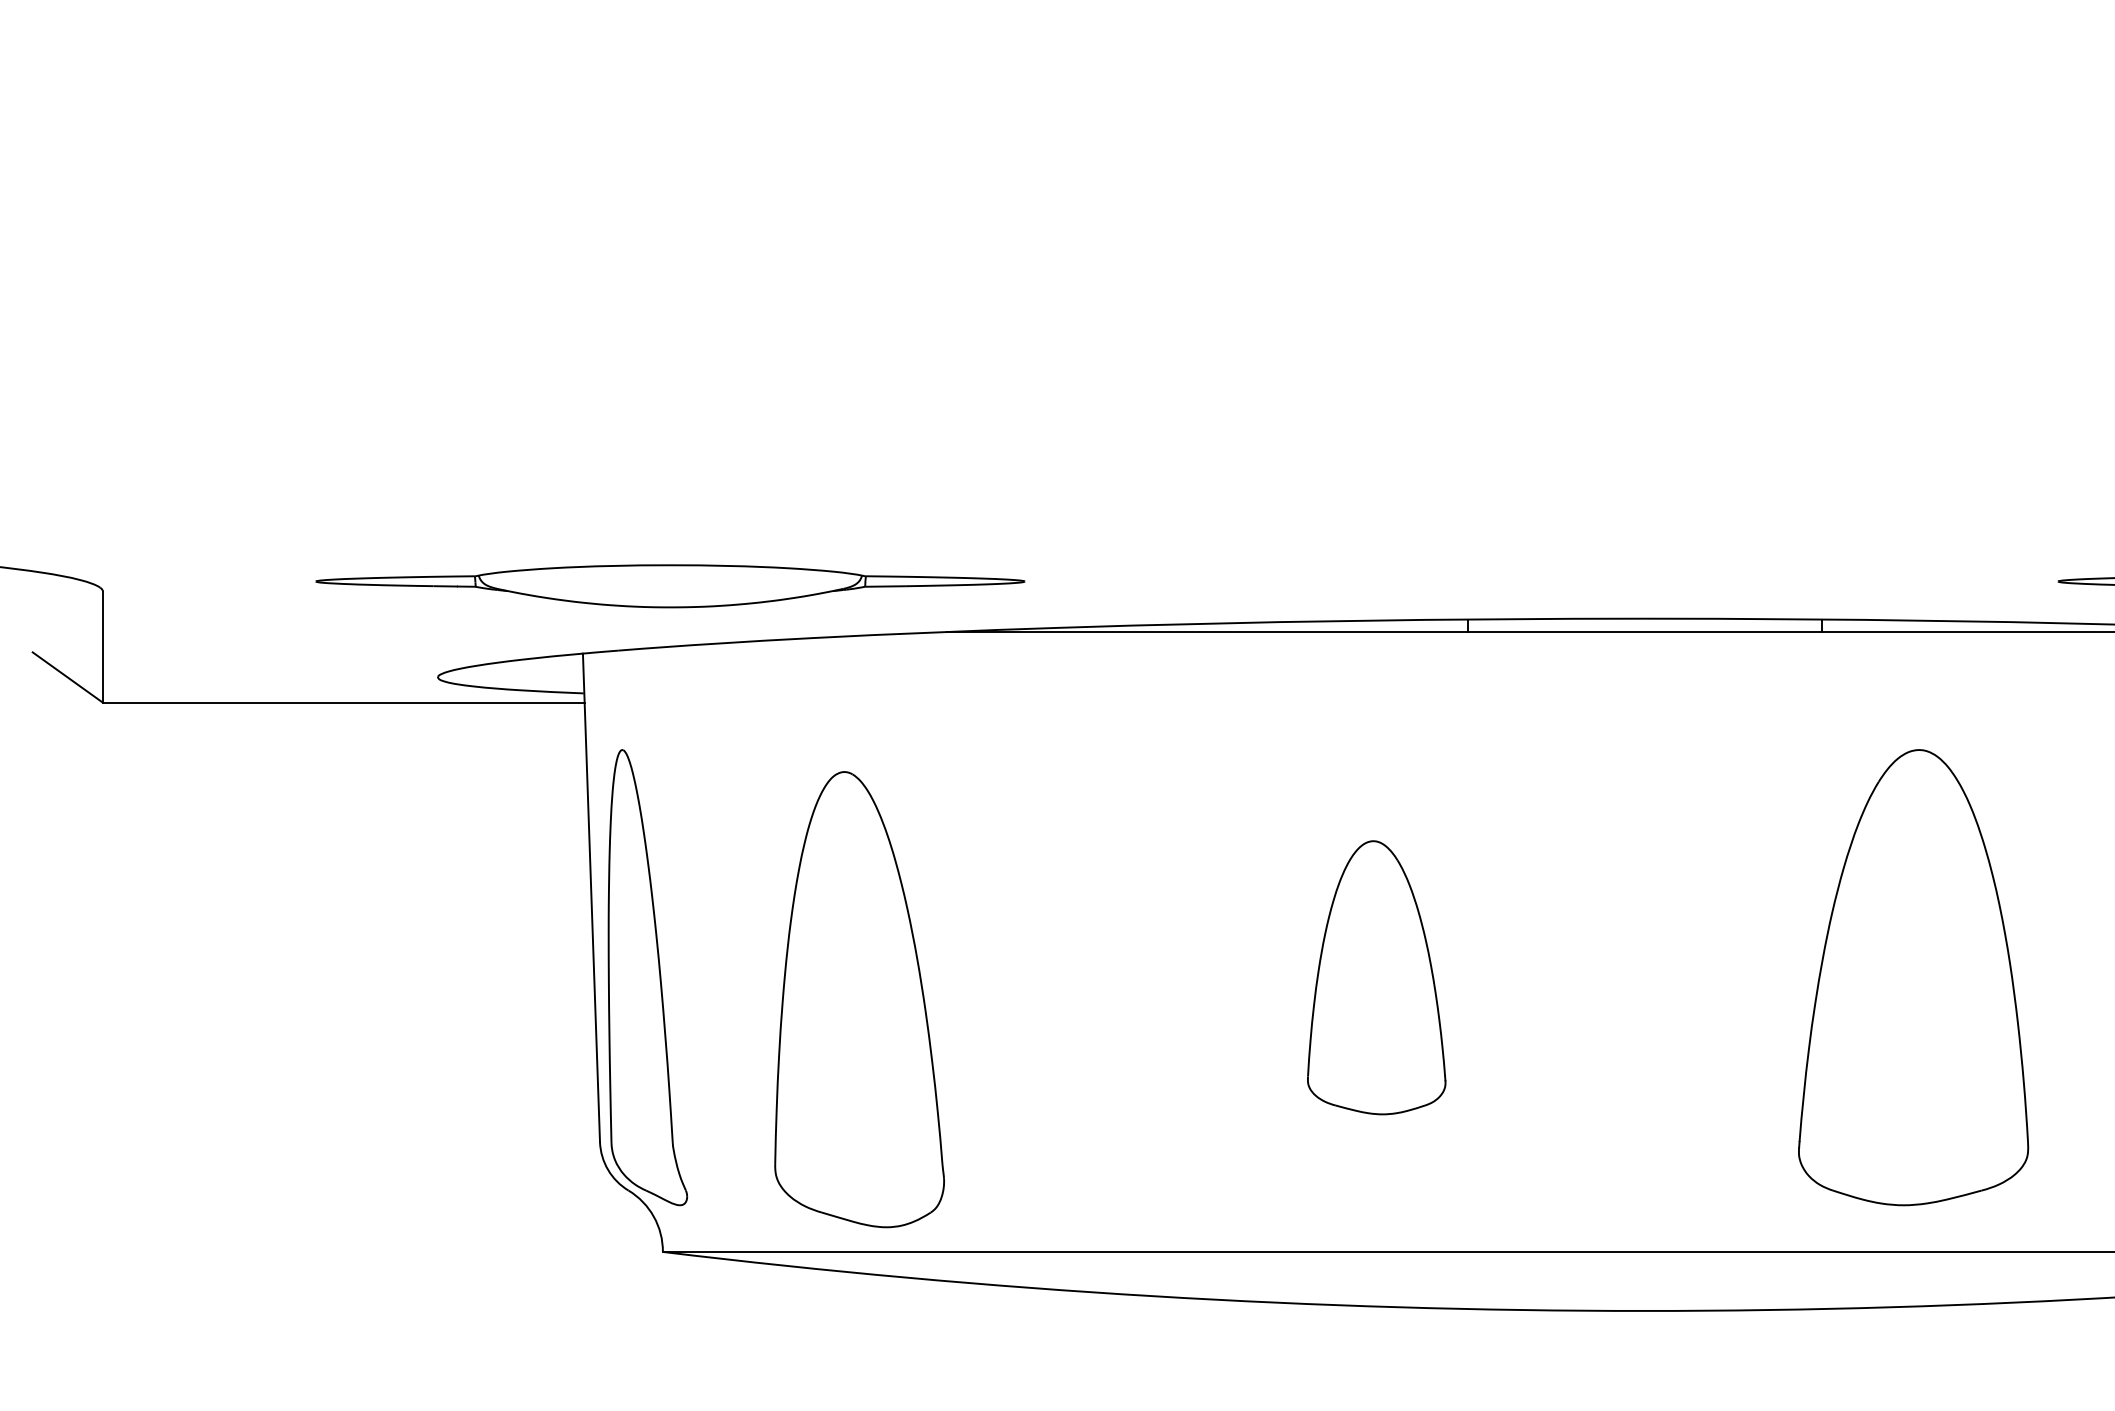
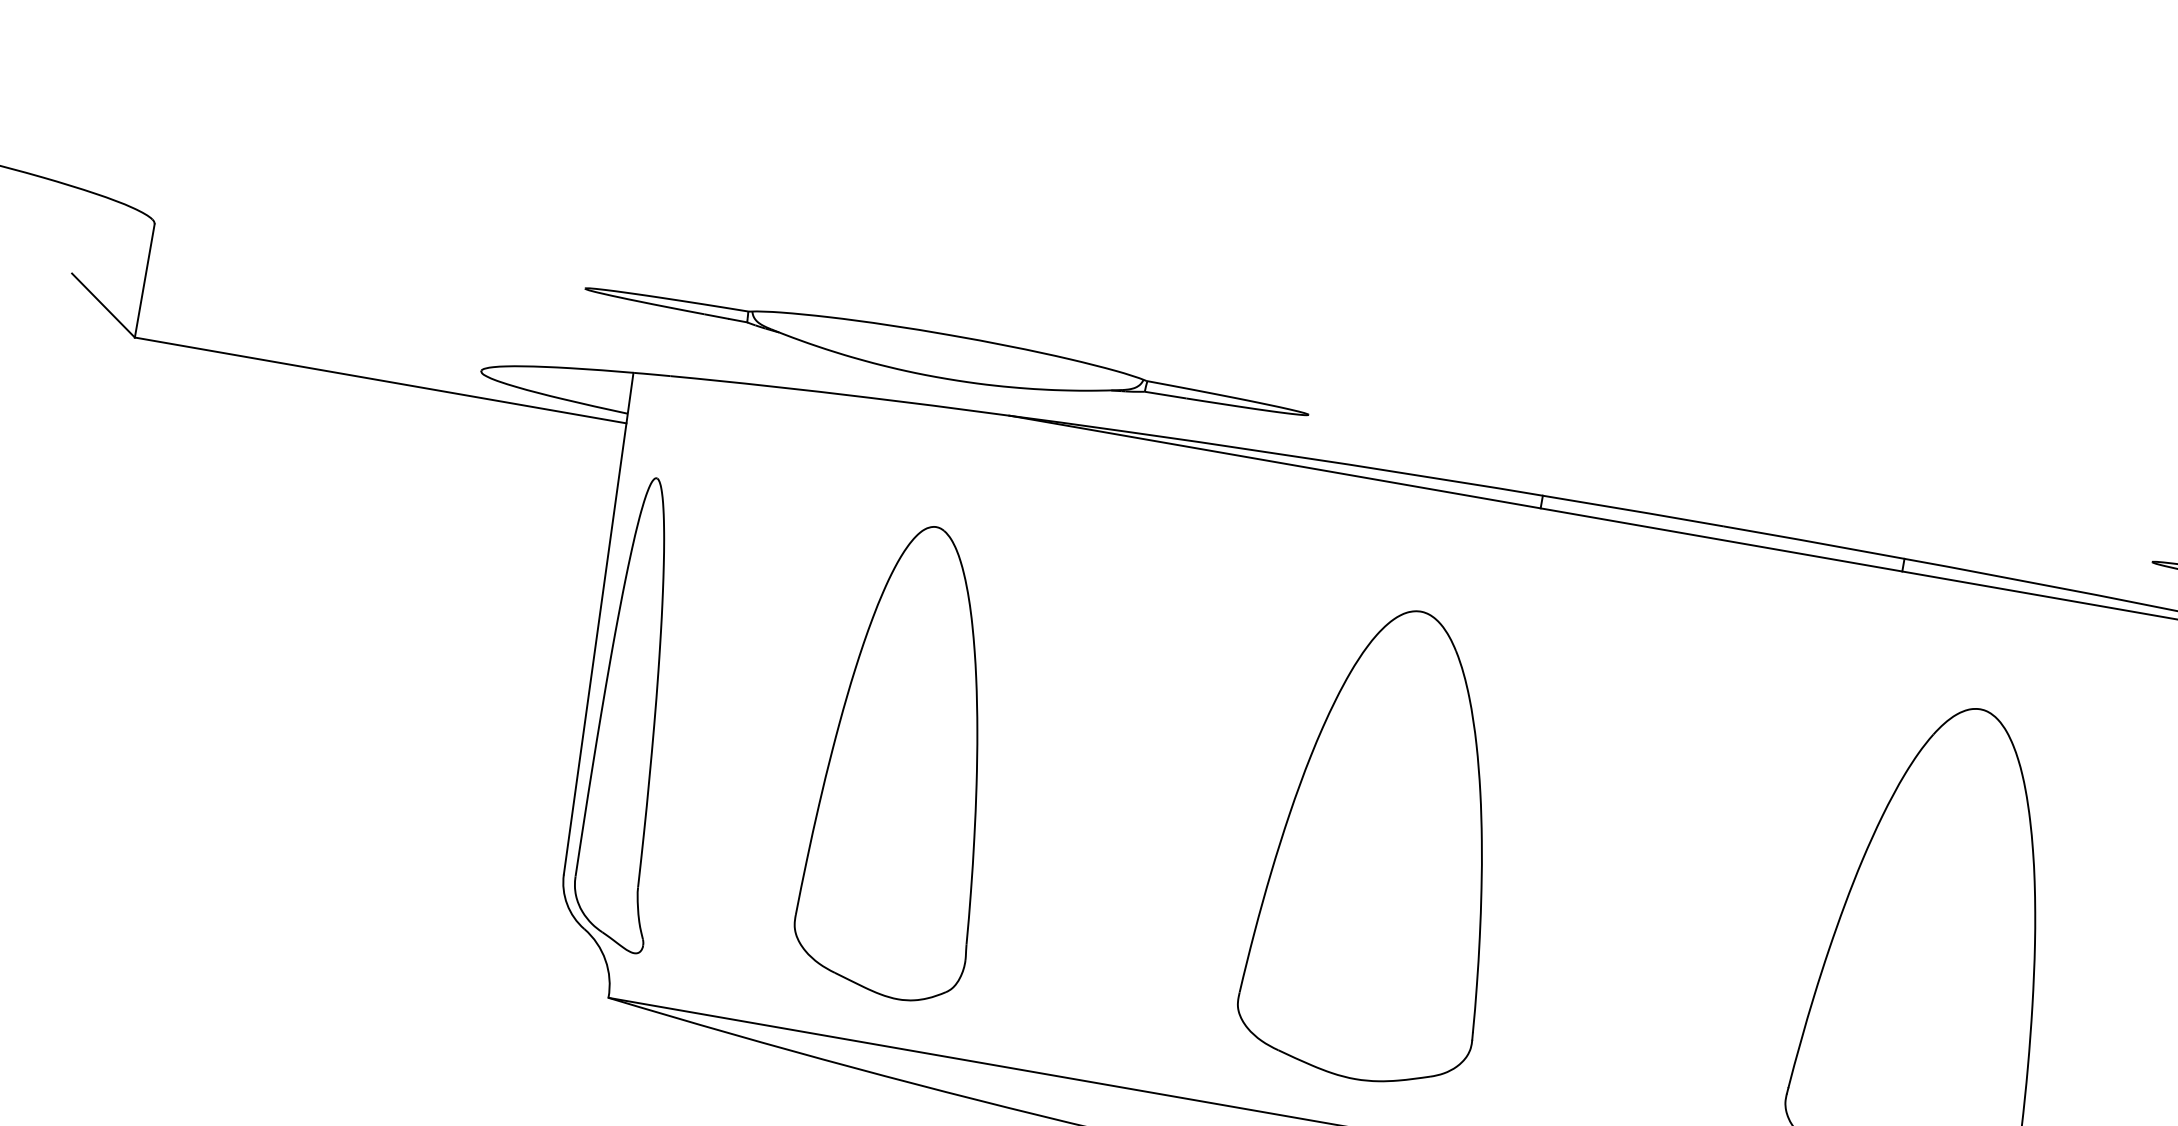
part: (670, 586) -> (946, 356), moved
part: (1376, 977) -> (1385, 844), size x1.67
part: (859, 999) -> (911, 761), moved

